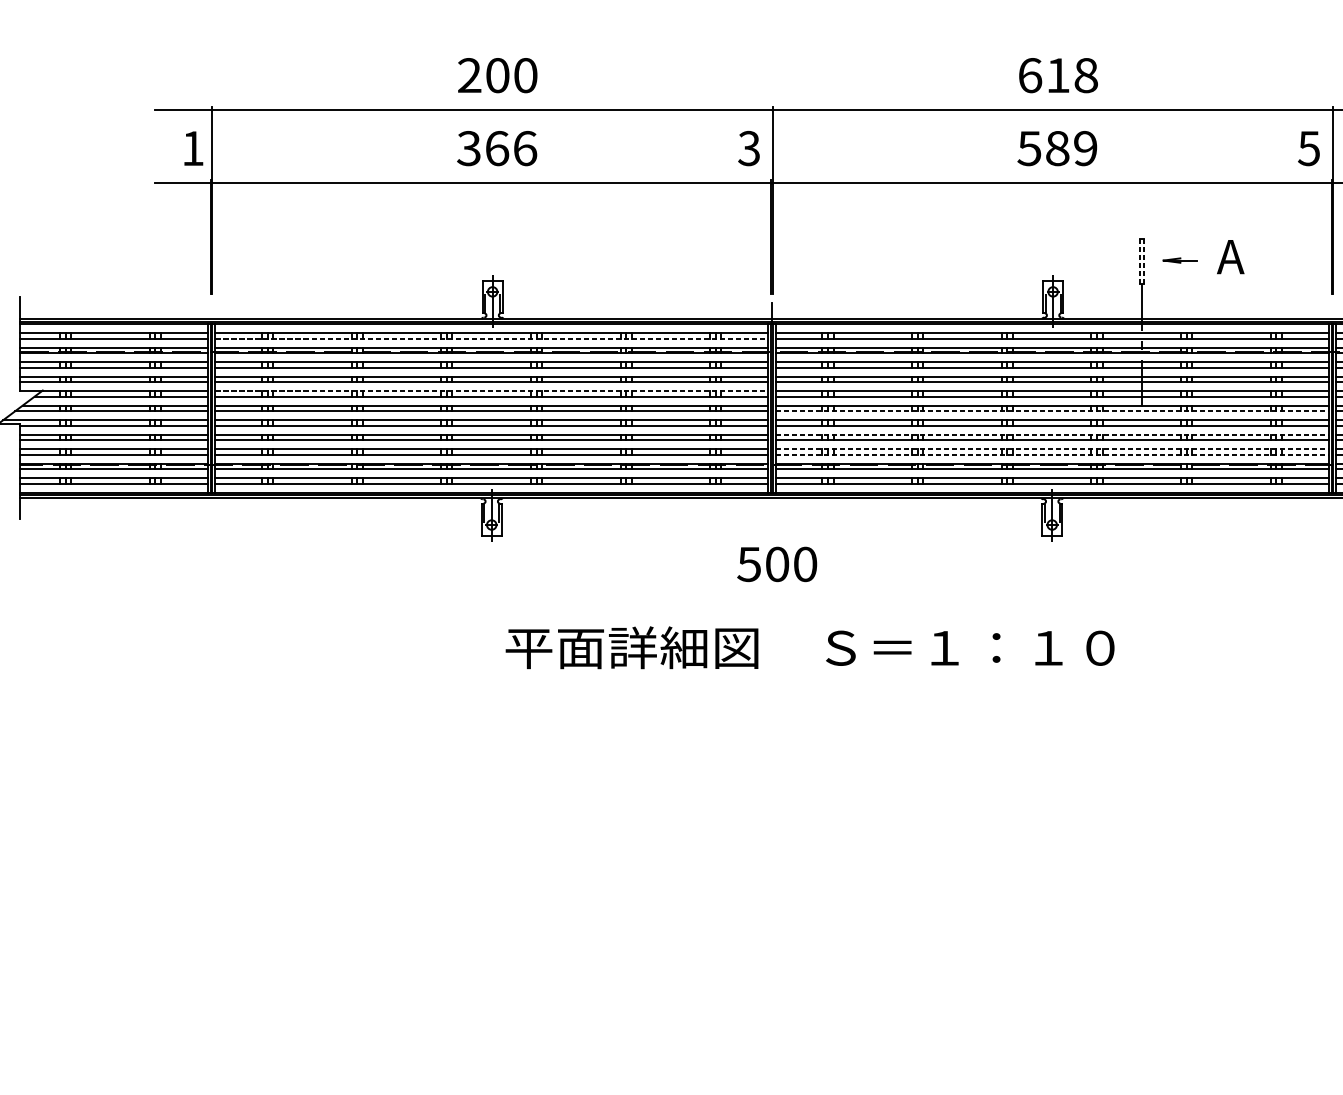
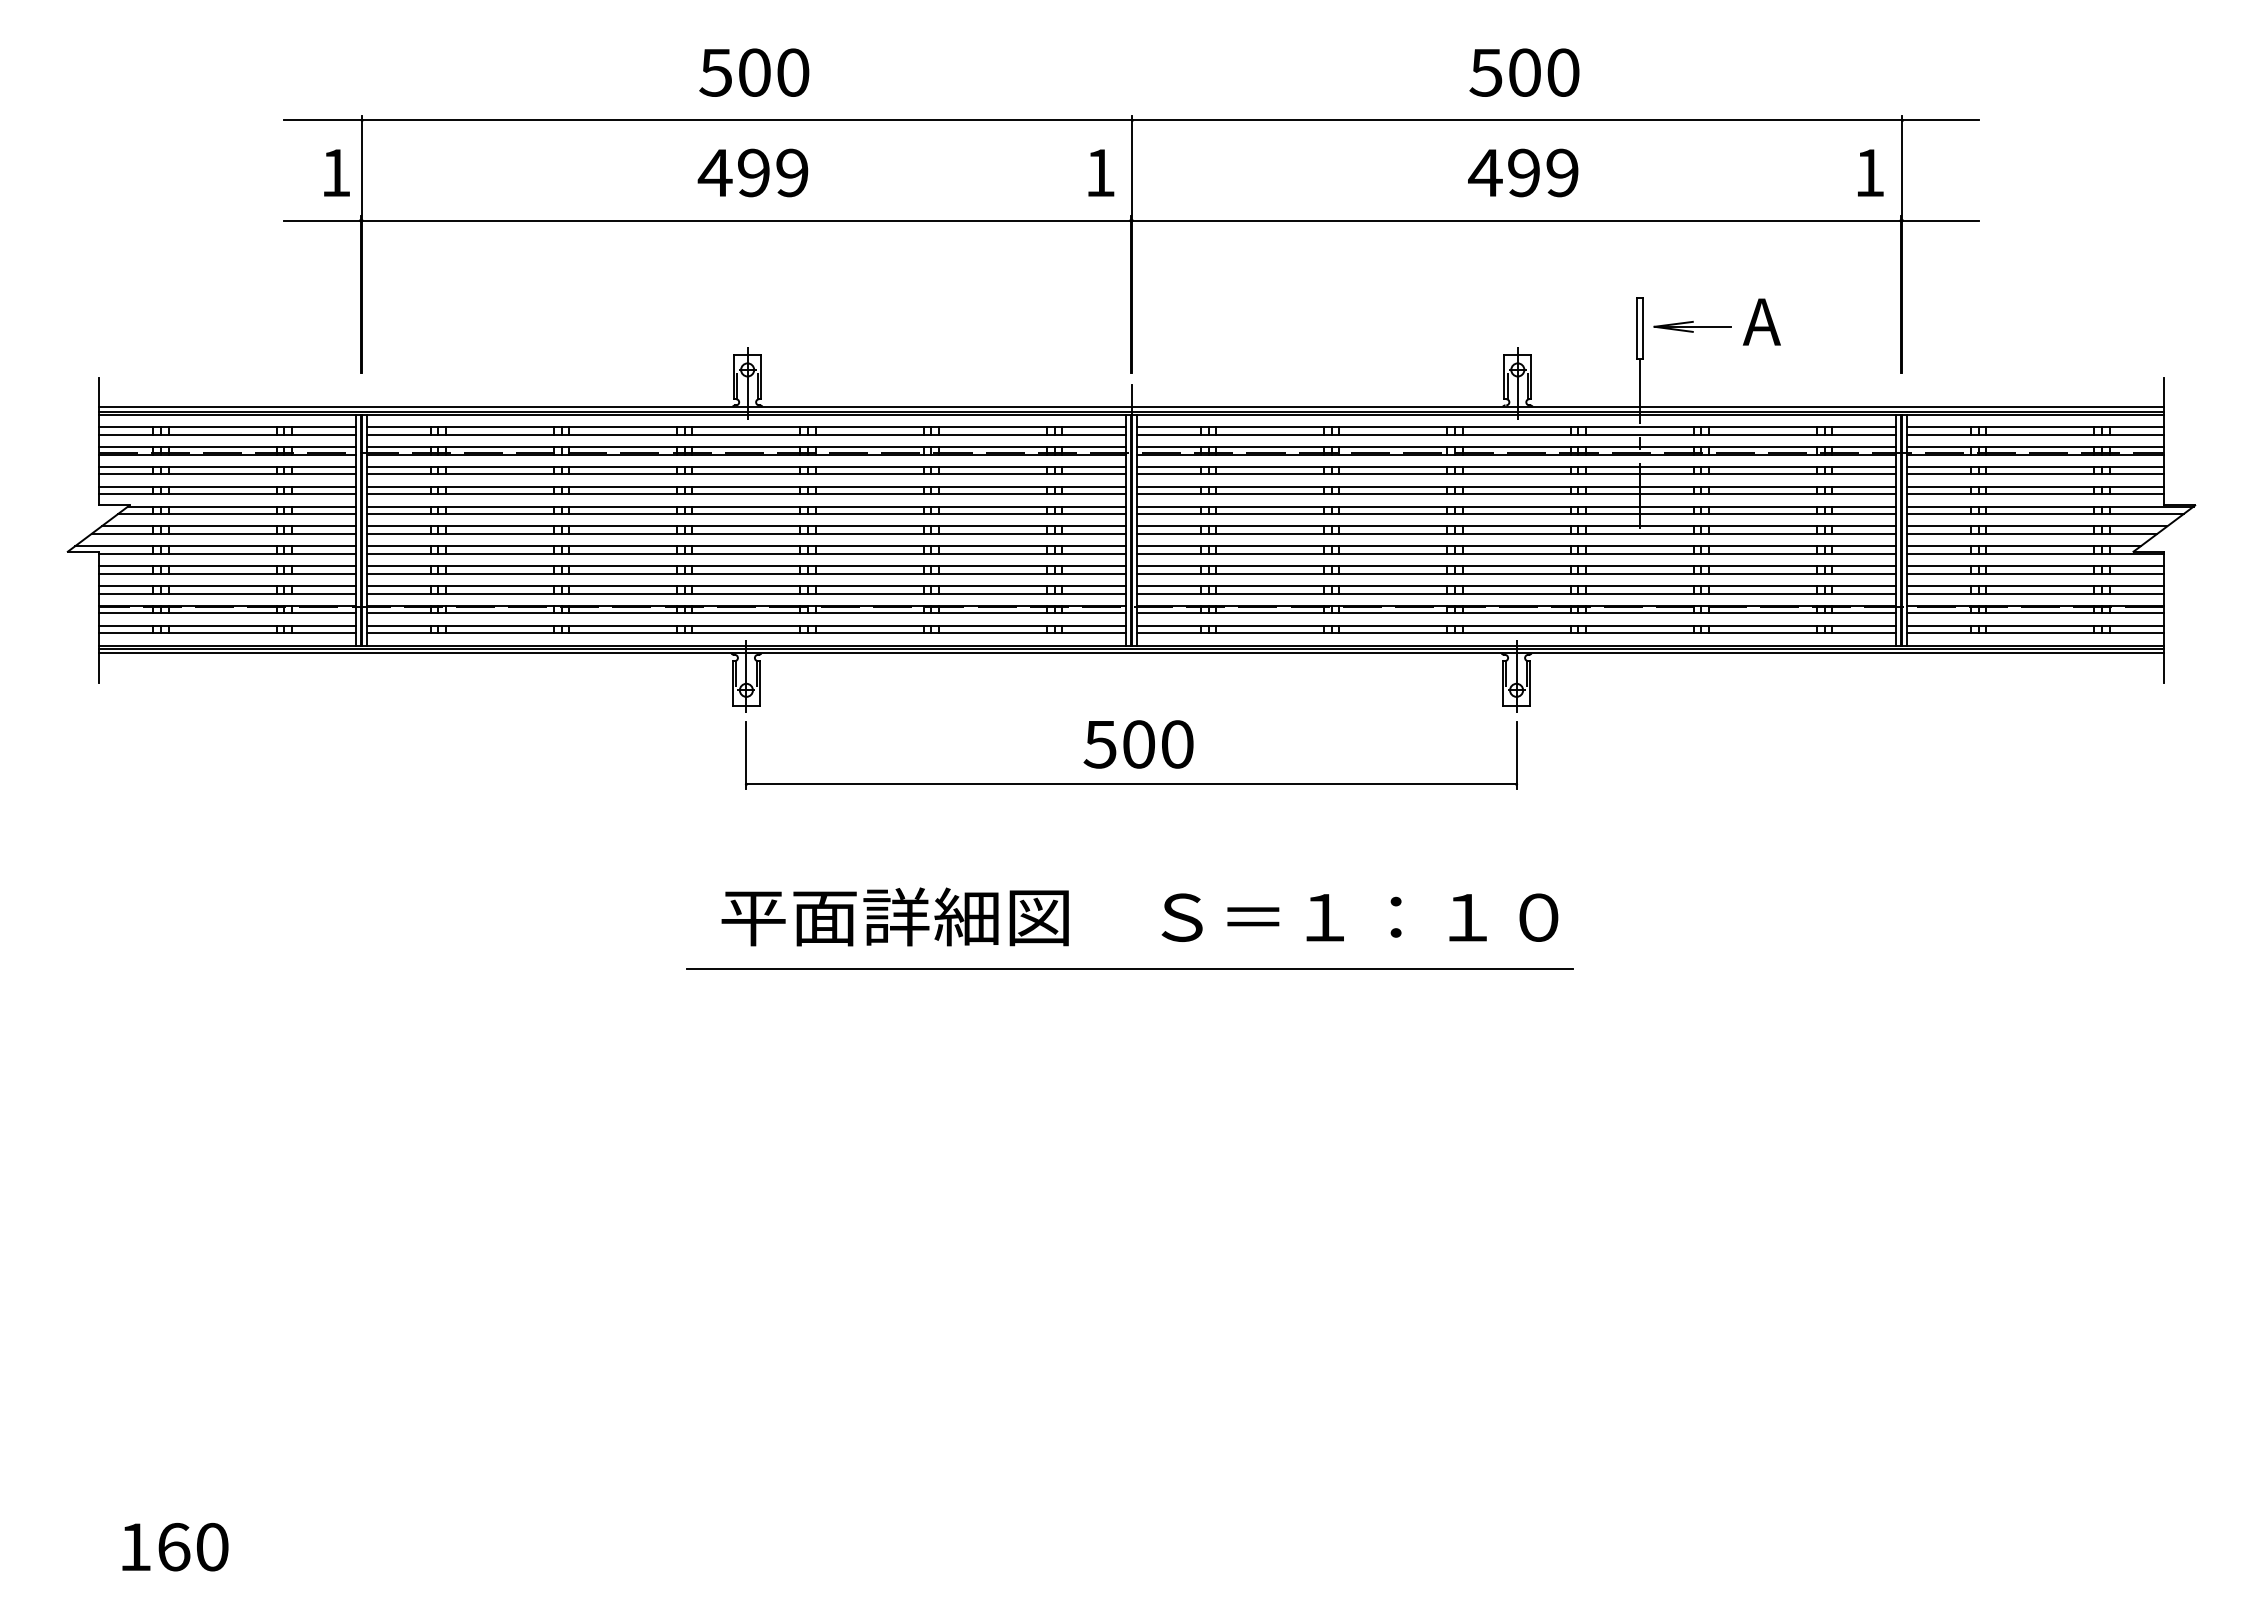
text: (469, 75) -> (715, 72), 200 -> 500
text: (1057, 75) -> (1524, 72), 618 -> 500
text: (496, 148) -> (752, 172), 366 -> 499
text: (748, 148) -> (1099, 172), 3 -> 1
text: (1043, 148) -> (1504, 172), 589 -> 499
text: (1309, 148) -> (1869, 173), 5 -> 1
part: (1180, 260) -> (1692, 326), size x1.67
line: (1139, 261) -> (1636, 328), dashed -> solid
line: (1143, 261) -> (1642, 328), dashed -> solid
line: (491, 338) -> (746, 434), dashed -> solid
line: (491, 391) -> (746, 506), dashed -> solid
line: (1052, 410) -> (1516, 533), dashed -> solid
line: (1052, 434) -> (1516, 566), dashed -> solid
line: (1052, 449) -> (1516, 586), dashed -> solid
line: (1052, 454) -> (1516, 593), dashed -> solid
part: (771, 592) -> (1131, 783), added
text: (809, 647) -> (1139, 916), moved
line: (770, 728) -> (1129, 969), added

